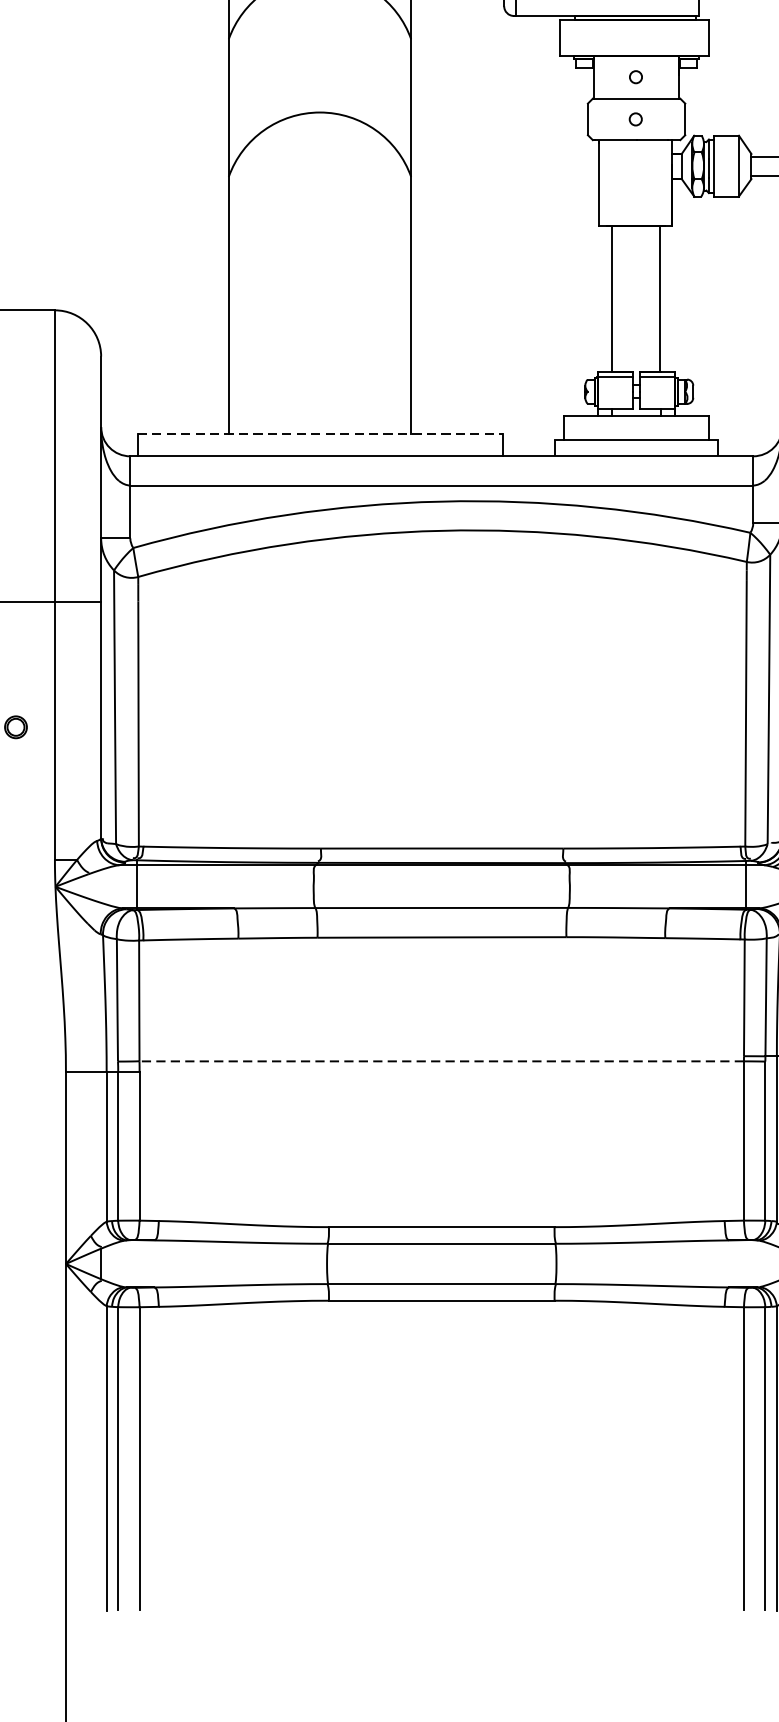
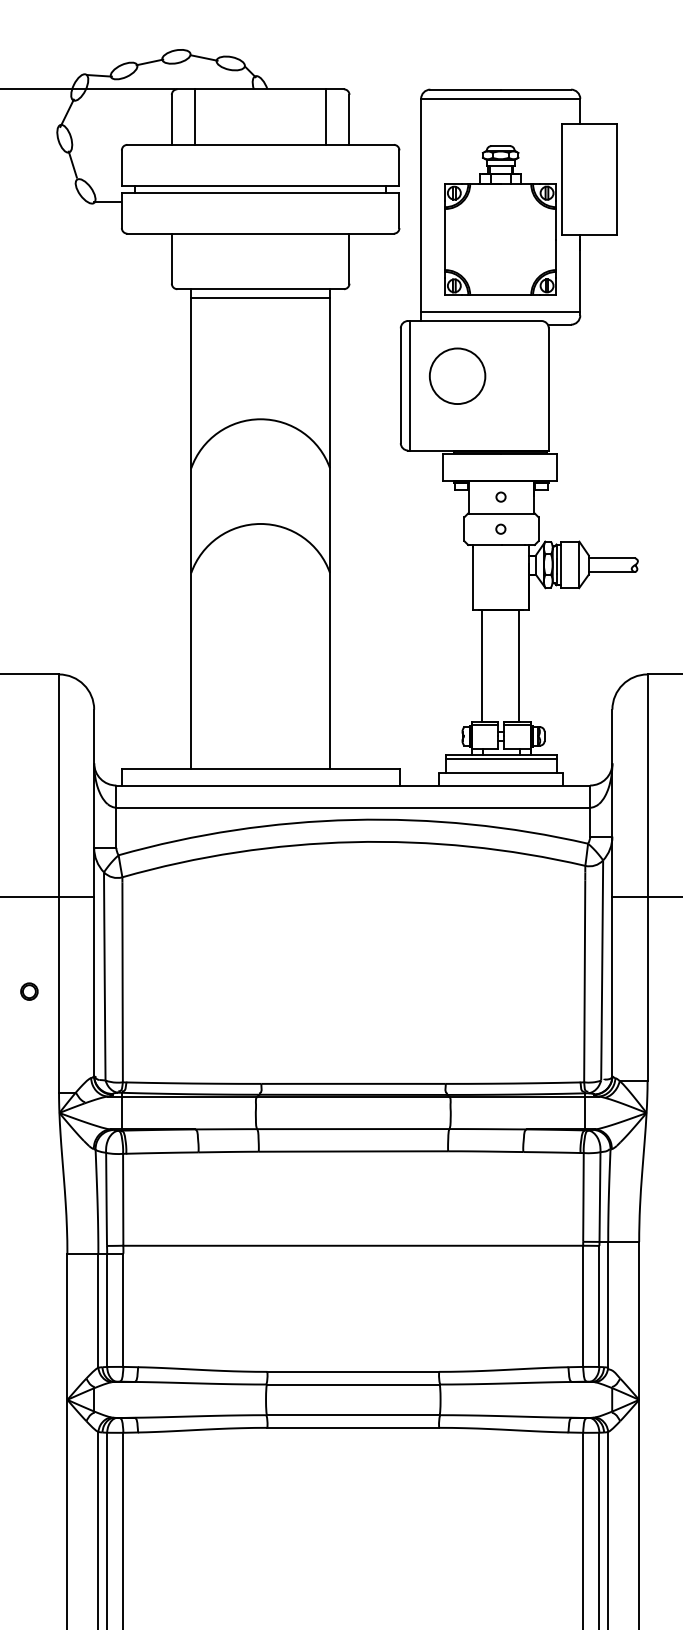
line: (636, 422) -> (501, 759), added
line: (319, 433) -> (260, 768), dashed -> solid
line: (442, 1061) -> (353, 1245), dashed -> solid

